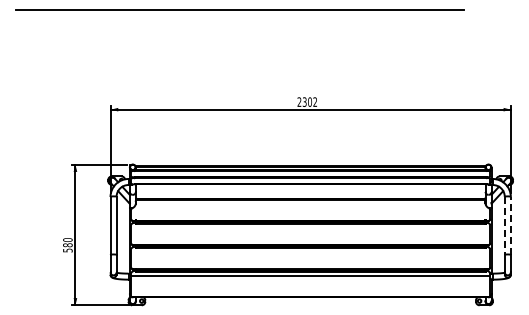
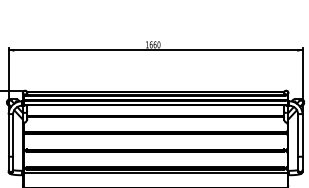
text: (307, 101) -> (153, 44), 2302 -> 1660
line: (510, 225) -> (302, 135), dashed -> solid
line: (504, 226) -> (297, 136), dashed -> solid

